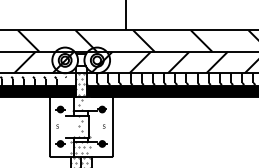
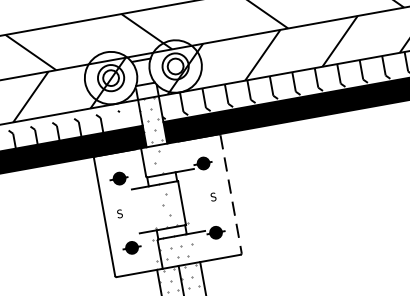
line: (112, 127) -> (230, 195), solid -> dashed

